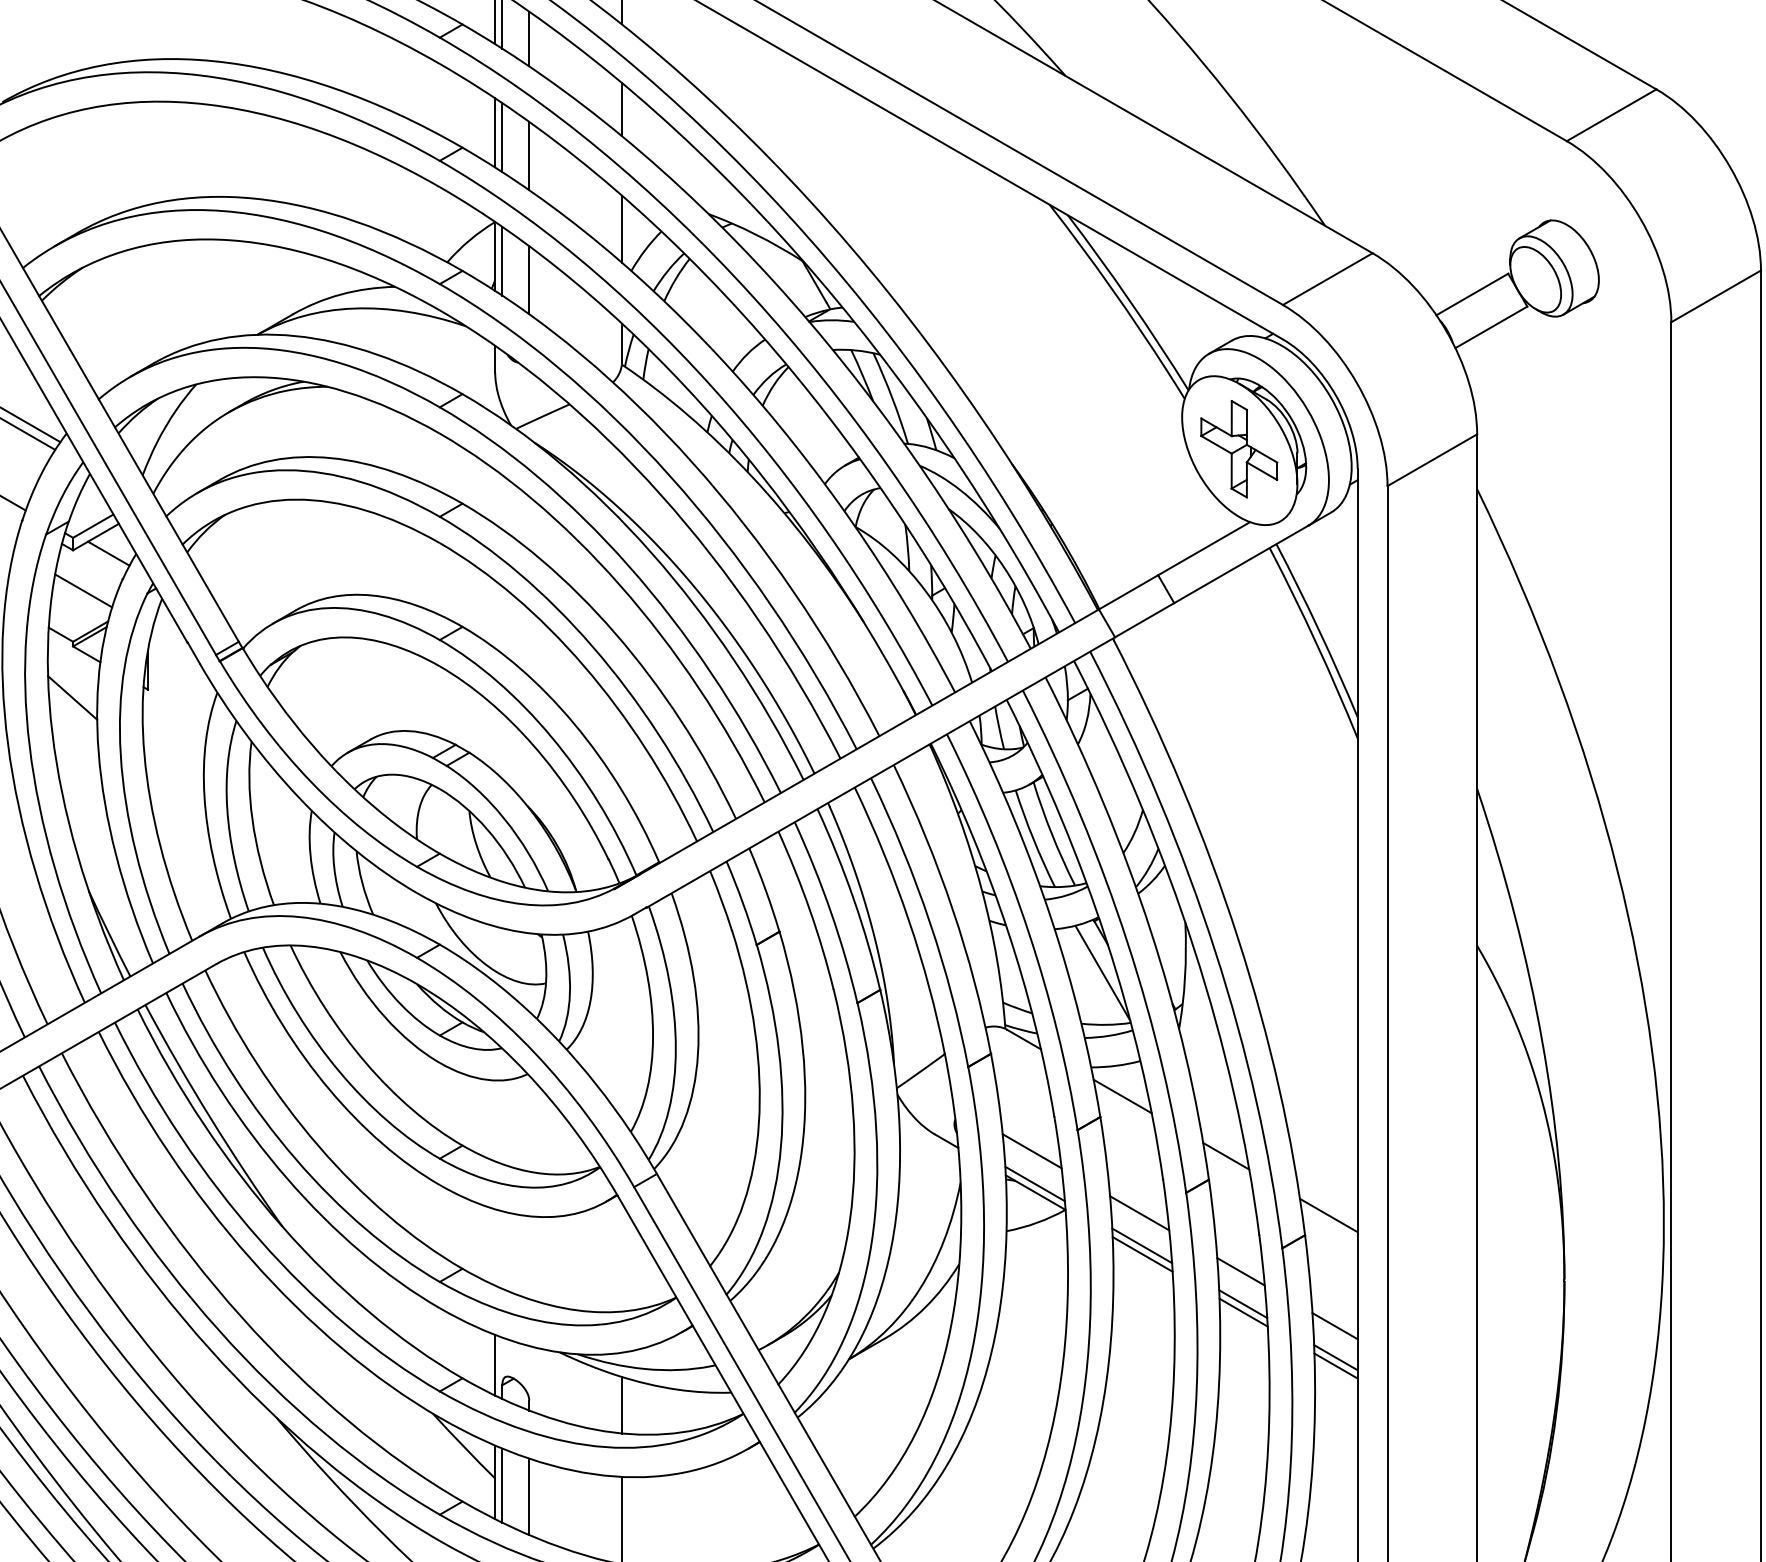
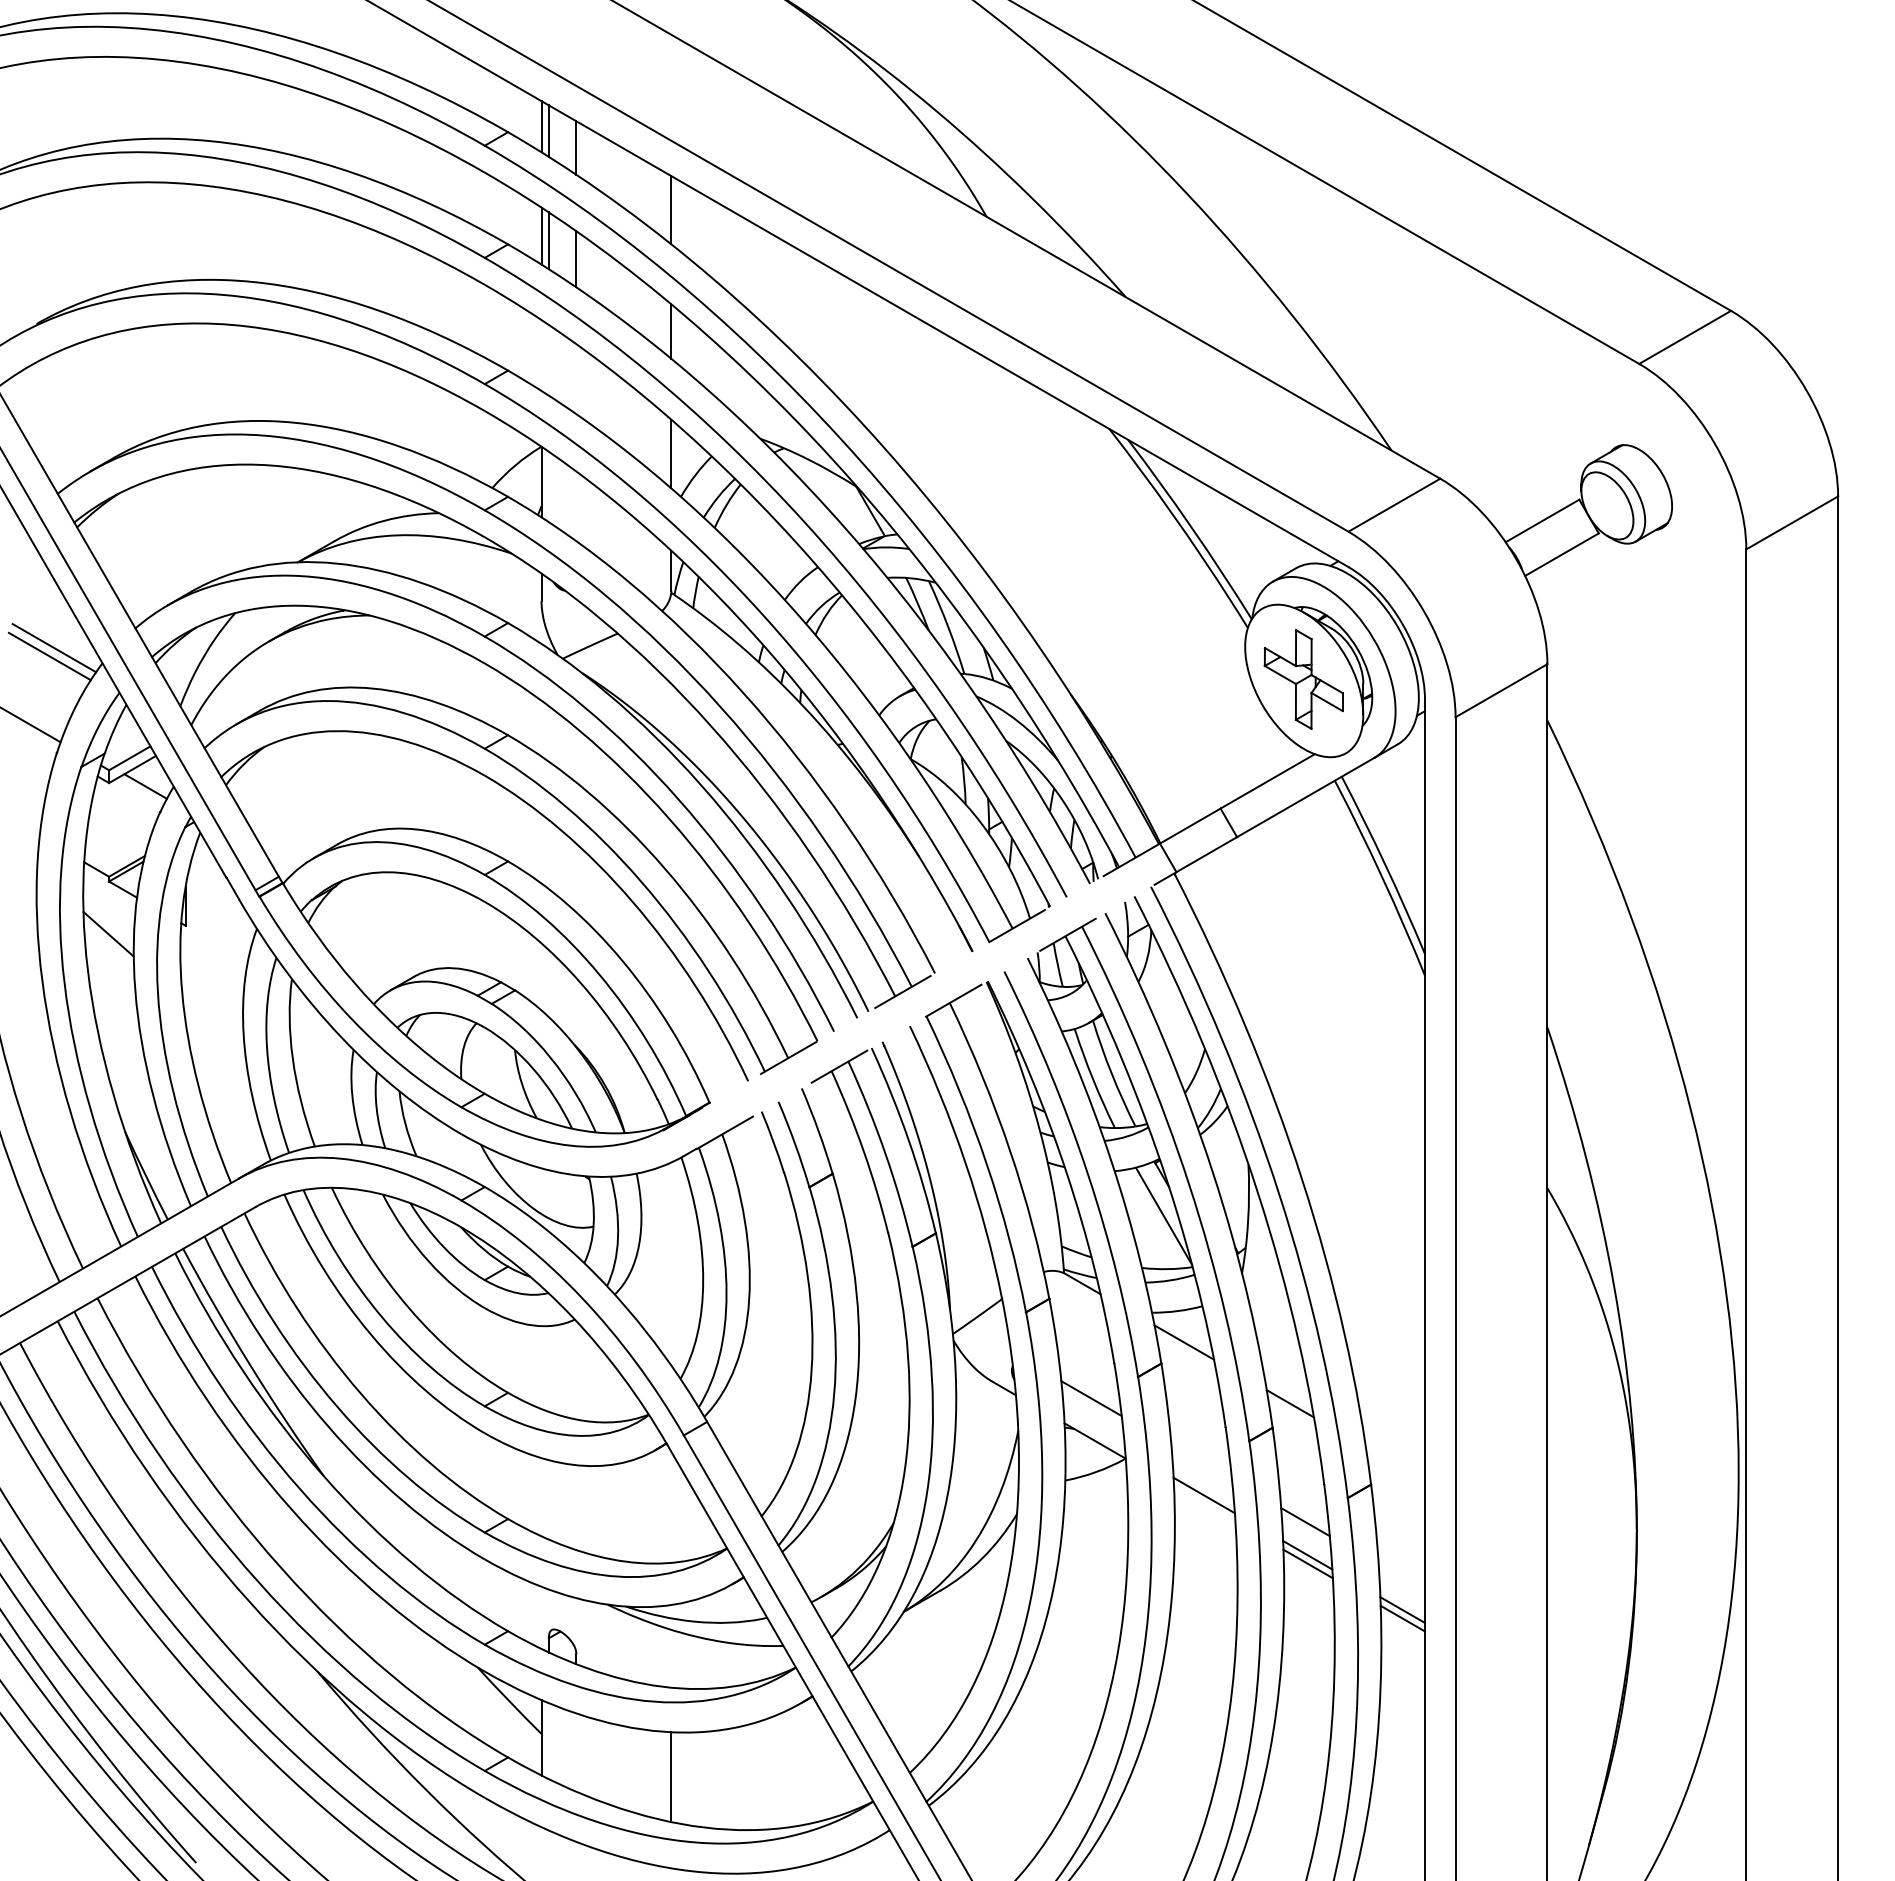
line: (495, 132) -> (541, 355), removed
line: (502, 137) -> (548, 360), removed
line: (529, 156) -> (576, 379), removed
line: (502, 260) -> (548, 486), removed
line: (529, 280) -> (576, 506), removed
line: (83, 590) -> (119, 824), removed
line: (858, 748) -> (913, 986), solid -> dashed
line: (880, 772) -> (936, 1010), solid -> dashed
line: (1035, 1183) -> (1094, 1431), removed
line: (1139, 1212) -> (1201, 1461), removed
line: (1328, 1215) -> (1395, 1464), removed
line: (1142, 1254) -> (1204, 1504), removed
line: (1334, 1325) -> (1401, 1577), removed
line: (495, 1364) -> (541, 1617), removed
line: (622, 1404) -> (671, 1658), removed
line: (502, 1485) -> (548, 1741), removed
line: (529, 1496) -> (576, 1752), removed

